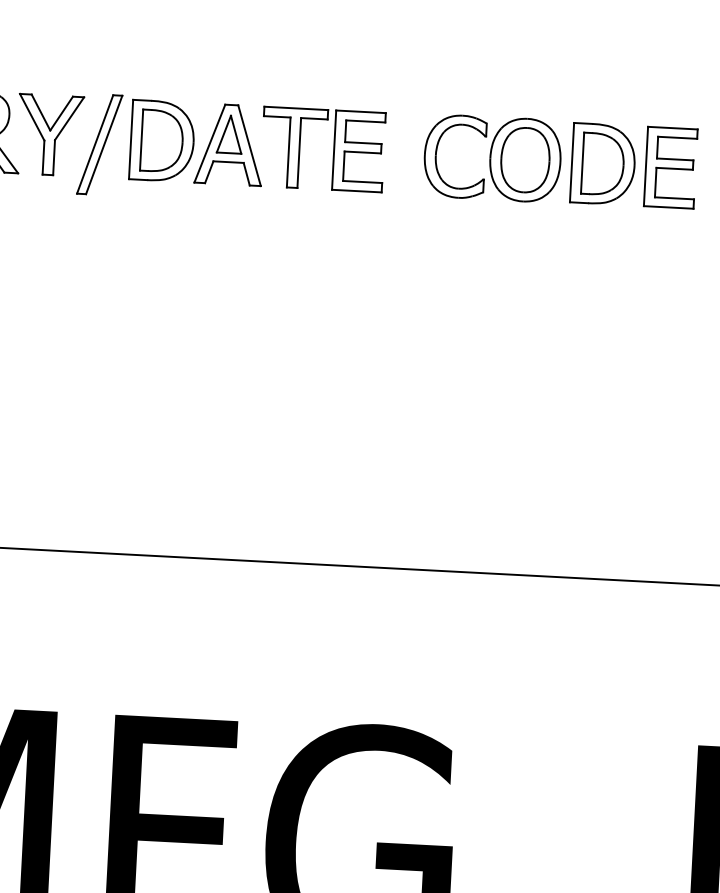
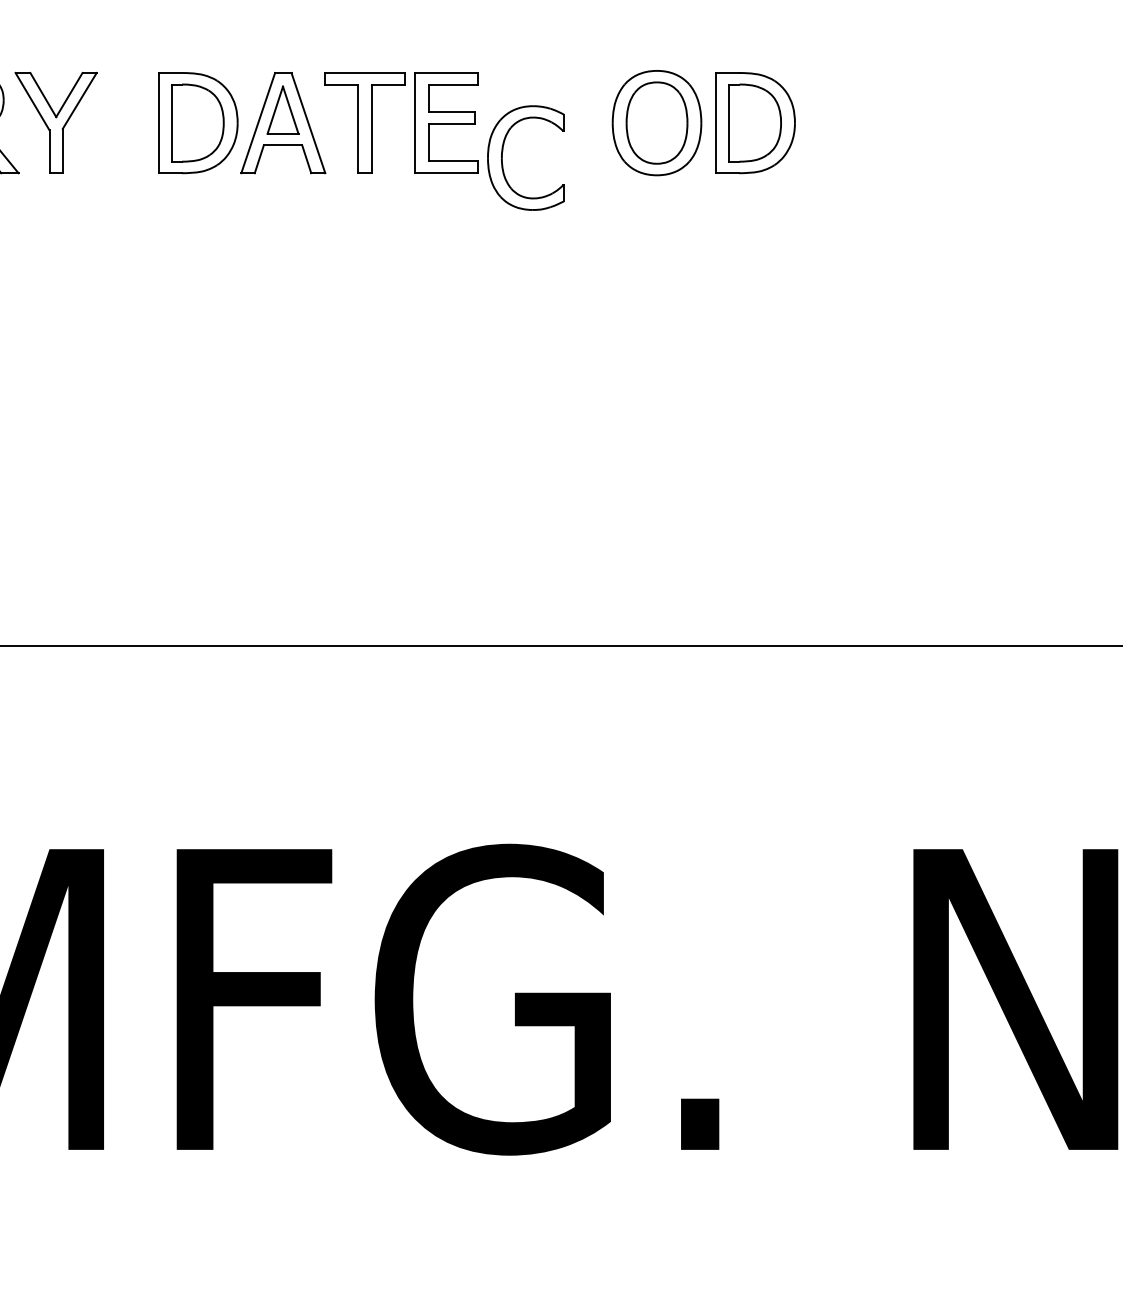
part: (99, 144) -> (119, 131), removed
part: (437, 150) -> (503, 151), moved
part: (670, 167) -> (840, 122), removed

